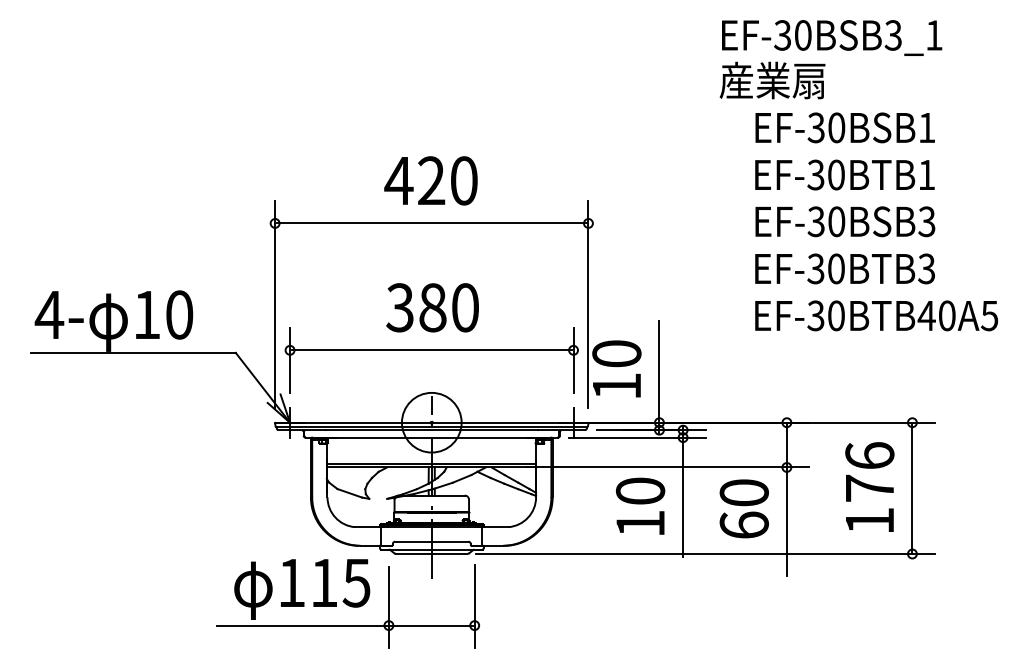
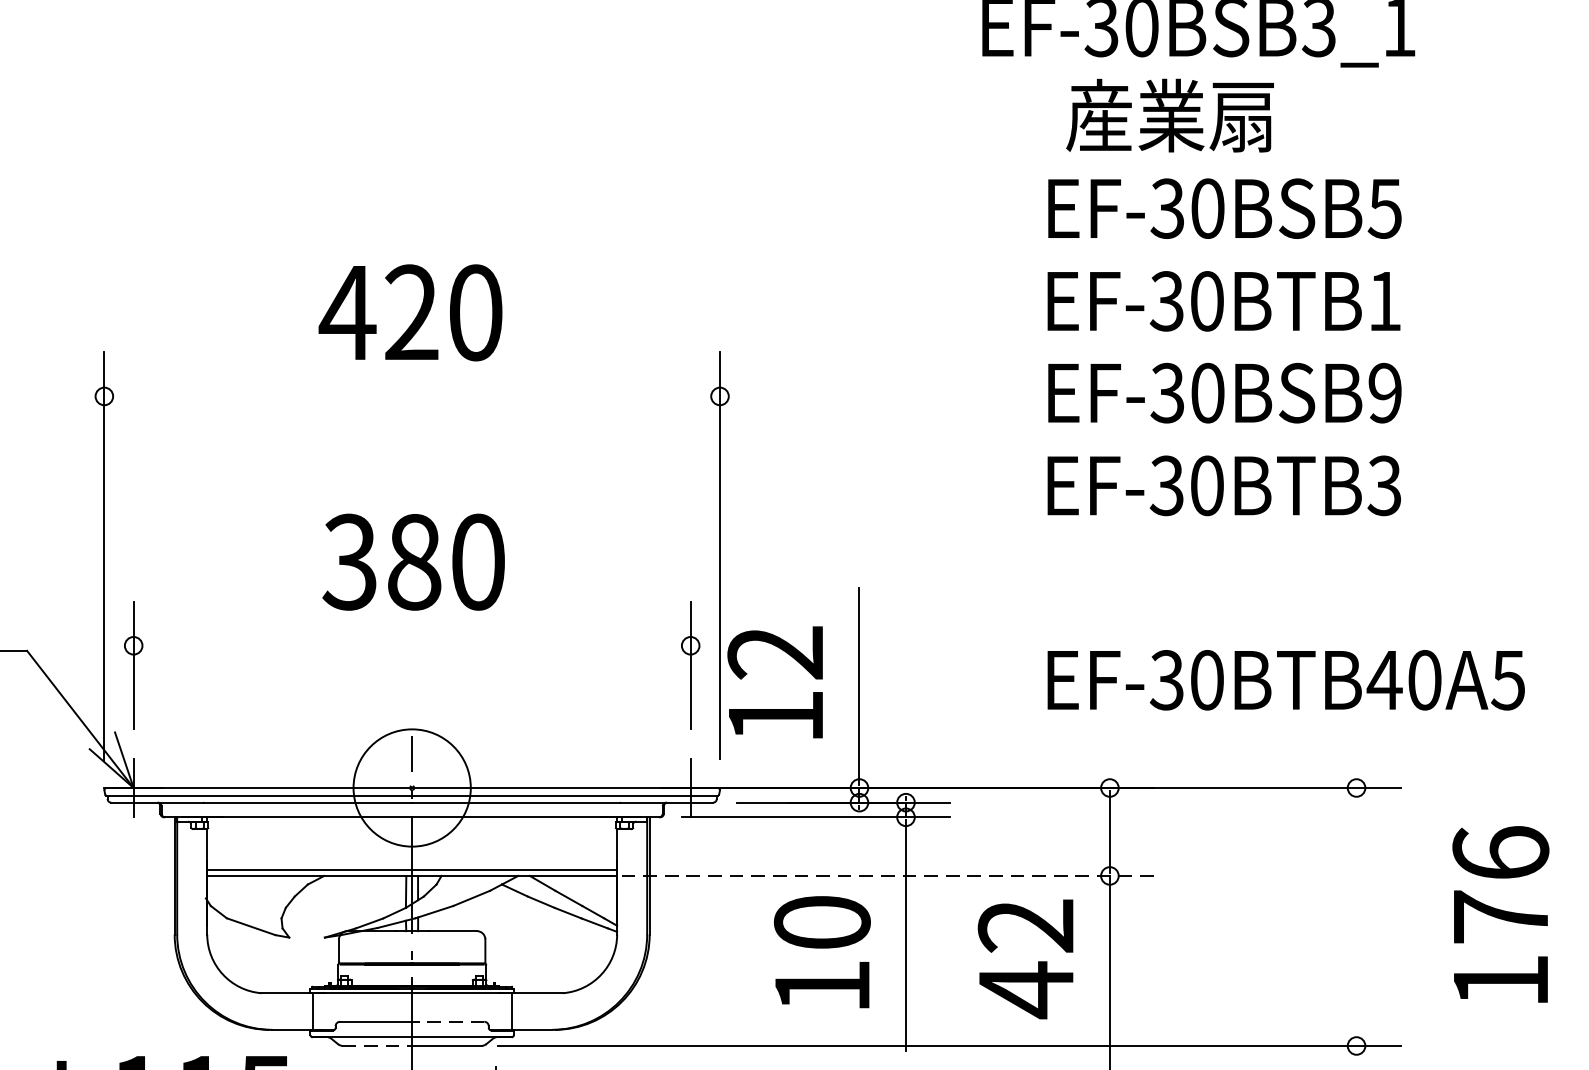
text: (772, 80) -> (1170, 115), moved
text: (926, 128) -> (1384, 209), EF-30BSB1 -> EF-30BSB5
text: (926, 221) -> (1384, 392), EF-30BSB3 -> EF-30BSB9
line: (431, 223) -> (411, 396), removed
text: (876, 315) -> (1285, 679), moved
line: (431, 350) -> (411, 646), removed
text: (616, 353) -> (775, 651), 10 -> 12
line: (668, 467) -> (877, 875), solid -> dashed
text: (869, 486) -> (1500, 913), moved
line: (912, 488) -> (1356, 917), removed
text: (743, 509) -> (1024, 958), 60 -> 42
line: (449, 541) -> (446, 1021), solid -> dashed
line: (414, 554) -> (378, 1046), solid -> dashed

